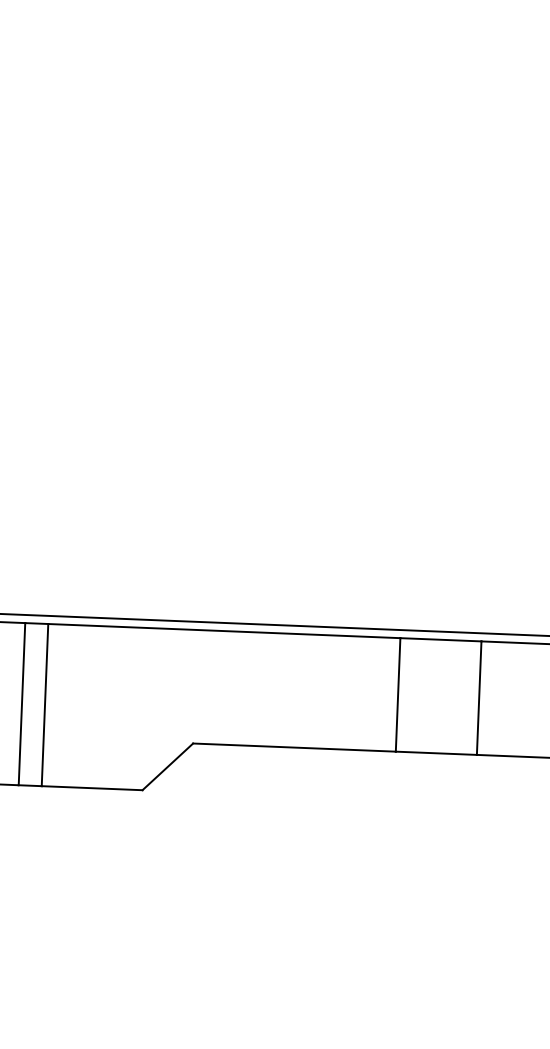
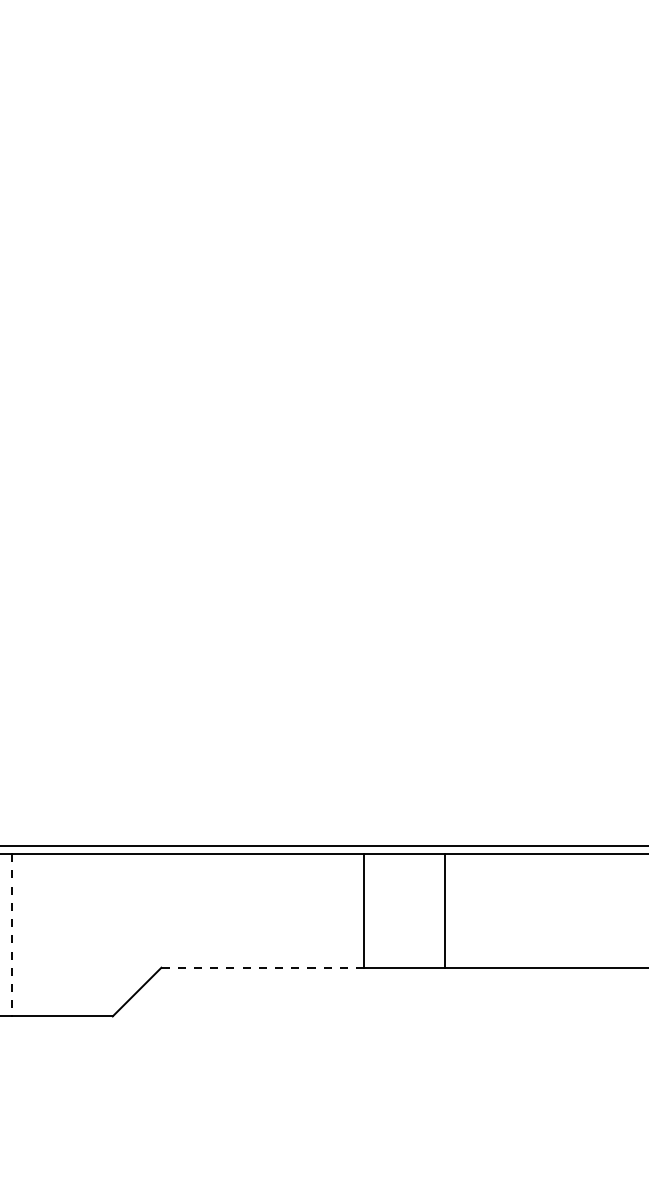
line: (44, 705) -> (11, 935), solid -> dashed
line: (294, 747) -> (262, 967), solid -> dashed

